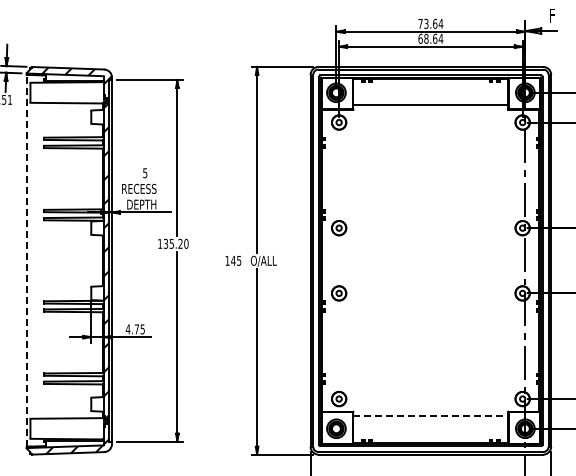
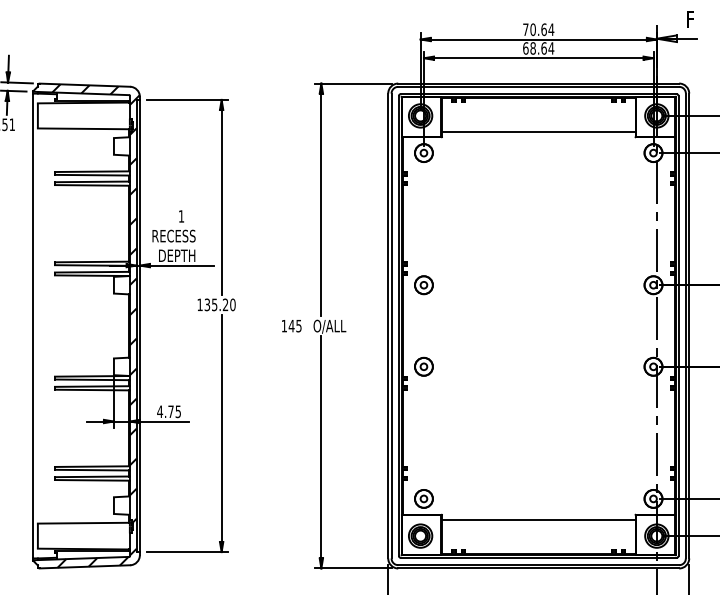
text: (426, 23) -> (533, 29), 73.64 -> 70.64
text: (145, 173) -> (181, 216), 5 -> 1
line: (26, 260) -> (32, 325), dashed -> solid
line: (431, 416) -> (539, 520), dashed -> solid

